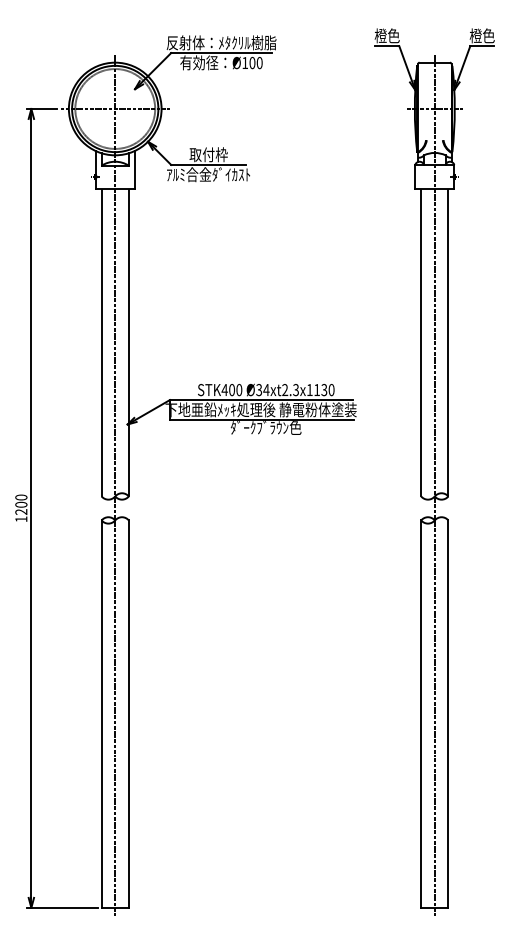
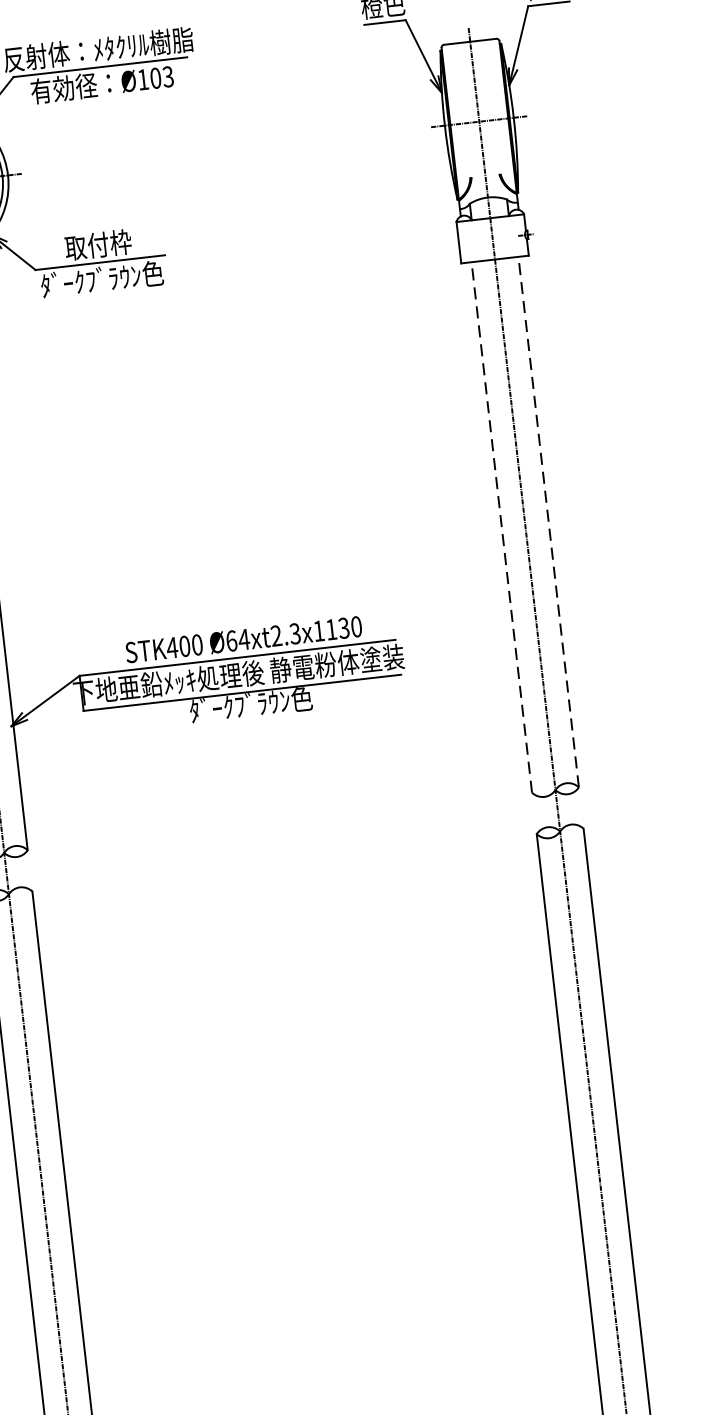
text: (259, 63) -> (167, 77), Ø100 -> Ø103
text: (208, 174) -> (101, 279), ｱﾙﾐ合金ﾀﾞｲｶｽﾄ -> ﾀﾞｰｸﾌﾞﾗｳﾝ色
line: (421, 342) -> (502, 527), solid -> dashed
line: (448, 342) -> (548, 521), solid -> dashed
text: (259, 390) -> (232, 641), Ø34xt2.3x1130 -> Ø64xt2.3x1130

